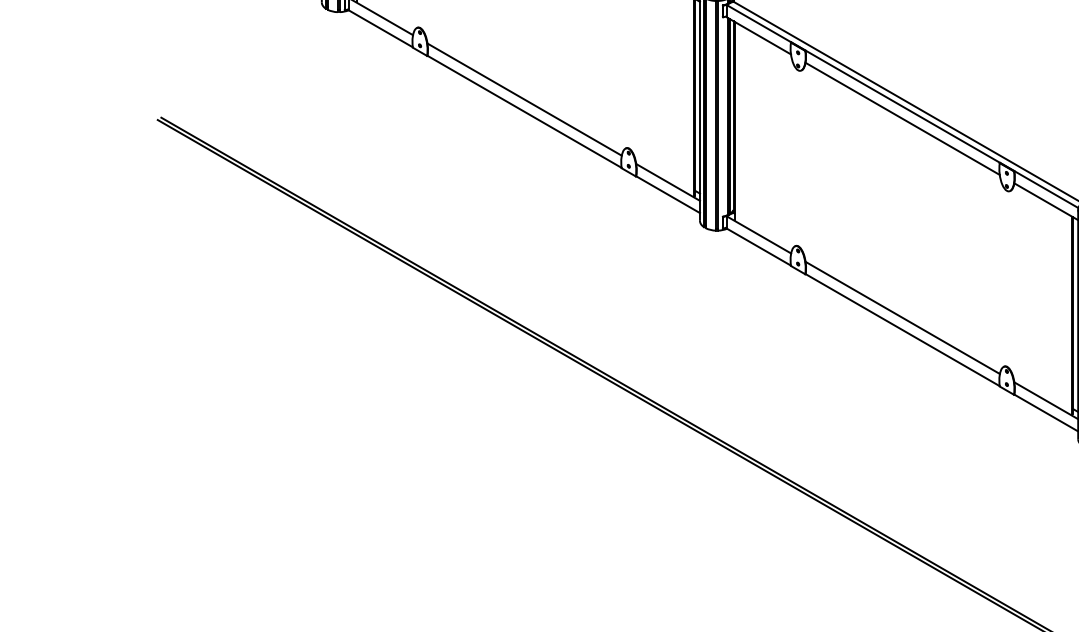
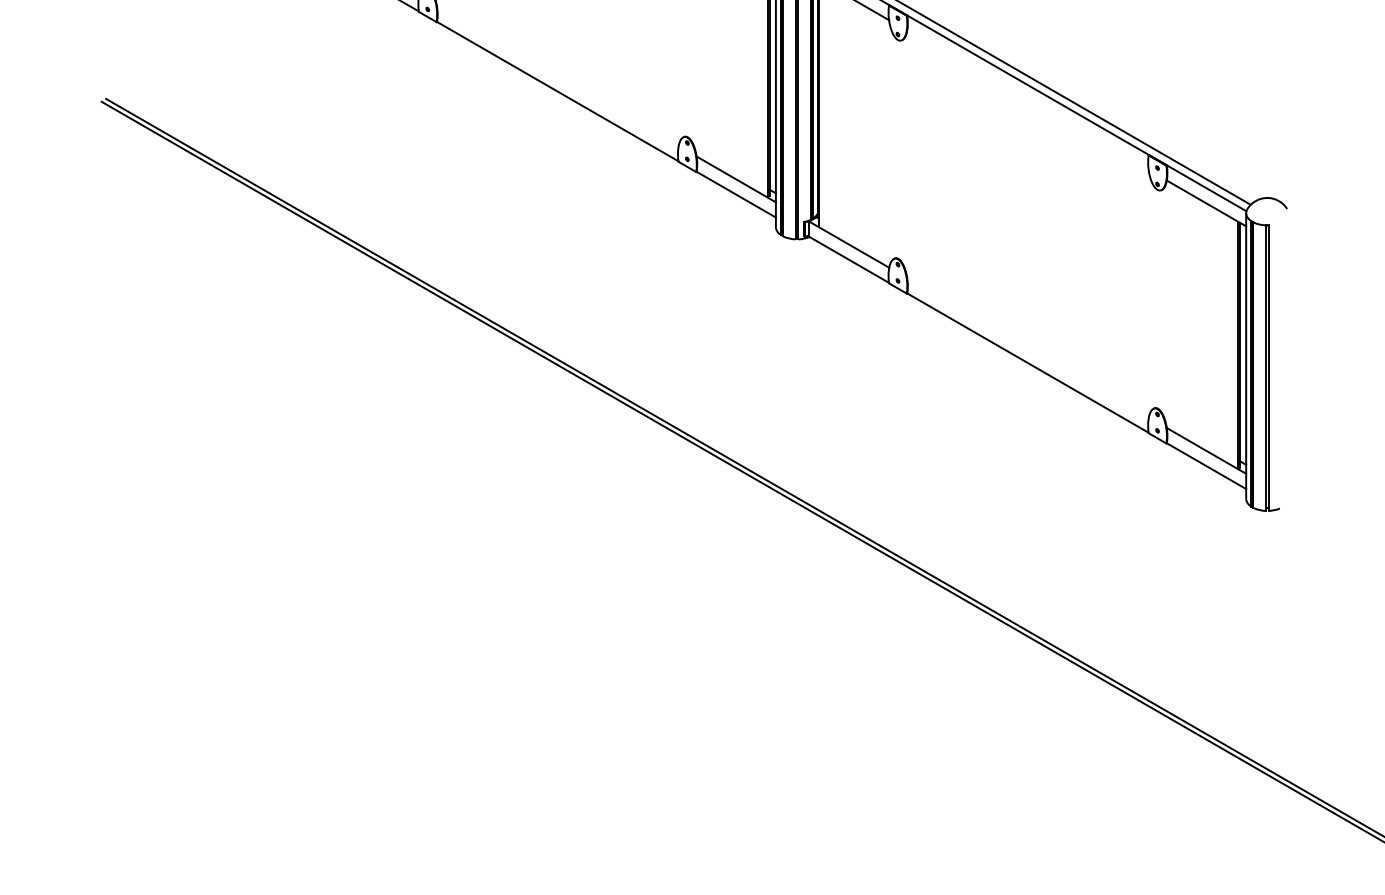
line: (524, 99) -> (557, 76), removed
line: (902, 118) -> (1027, 100), removed
line: (902, 317) -> (1027, 347), removed

